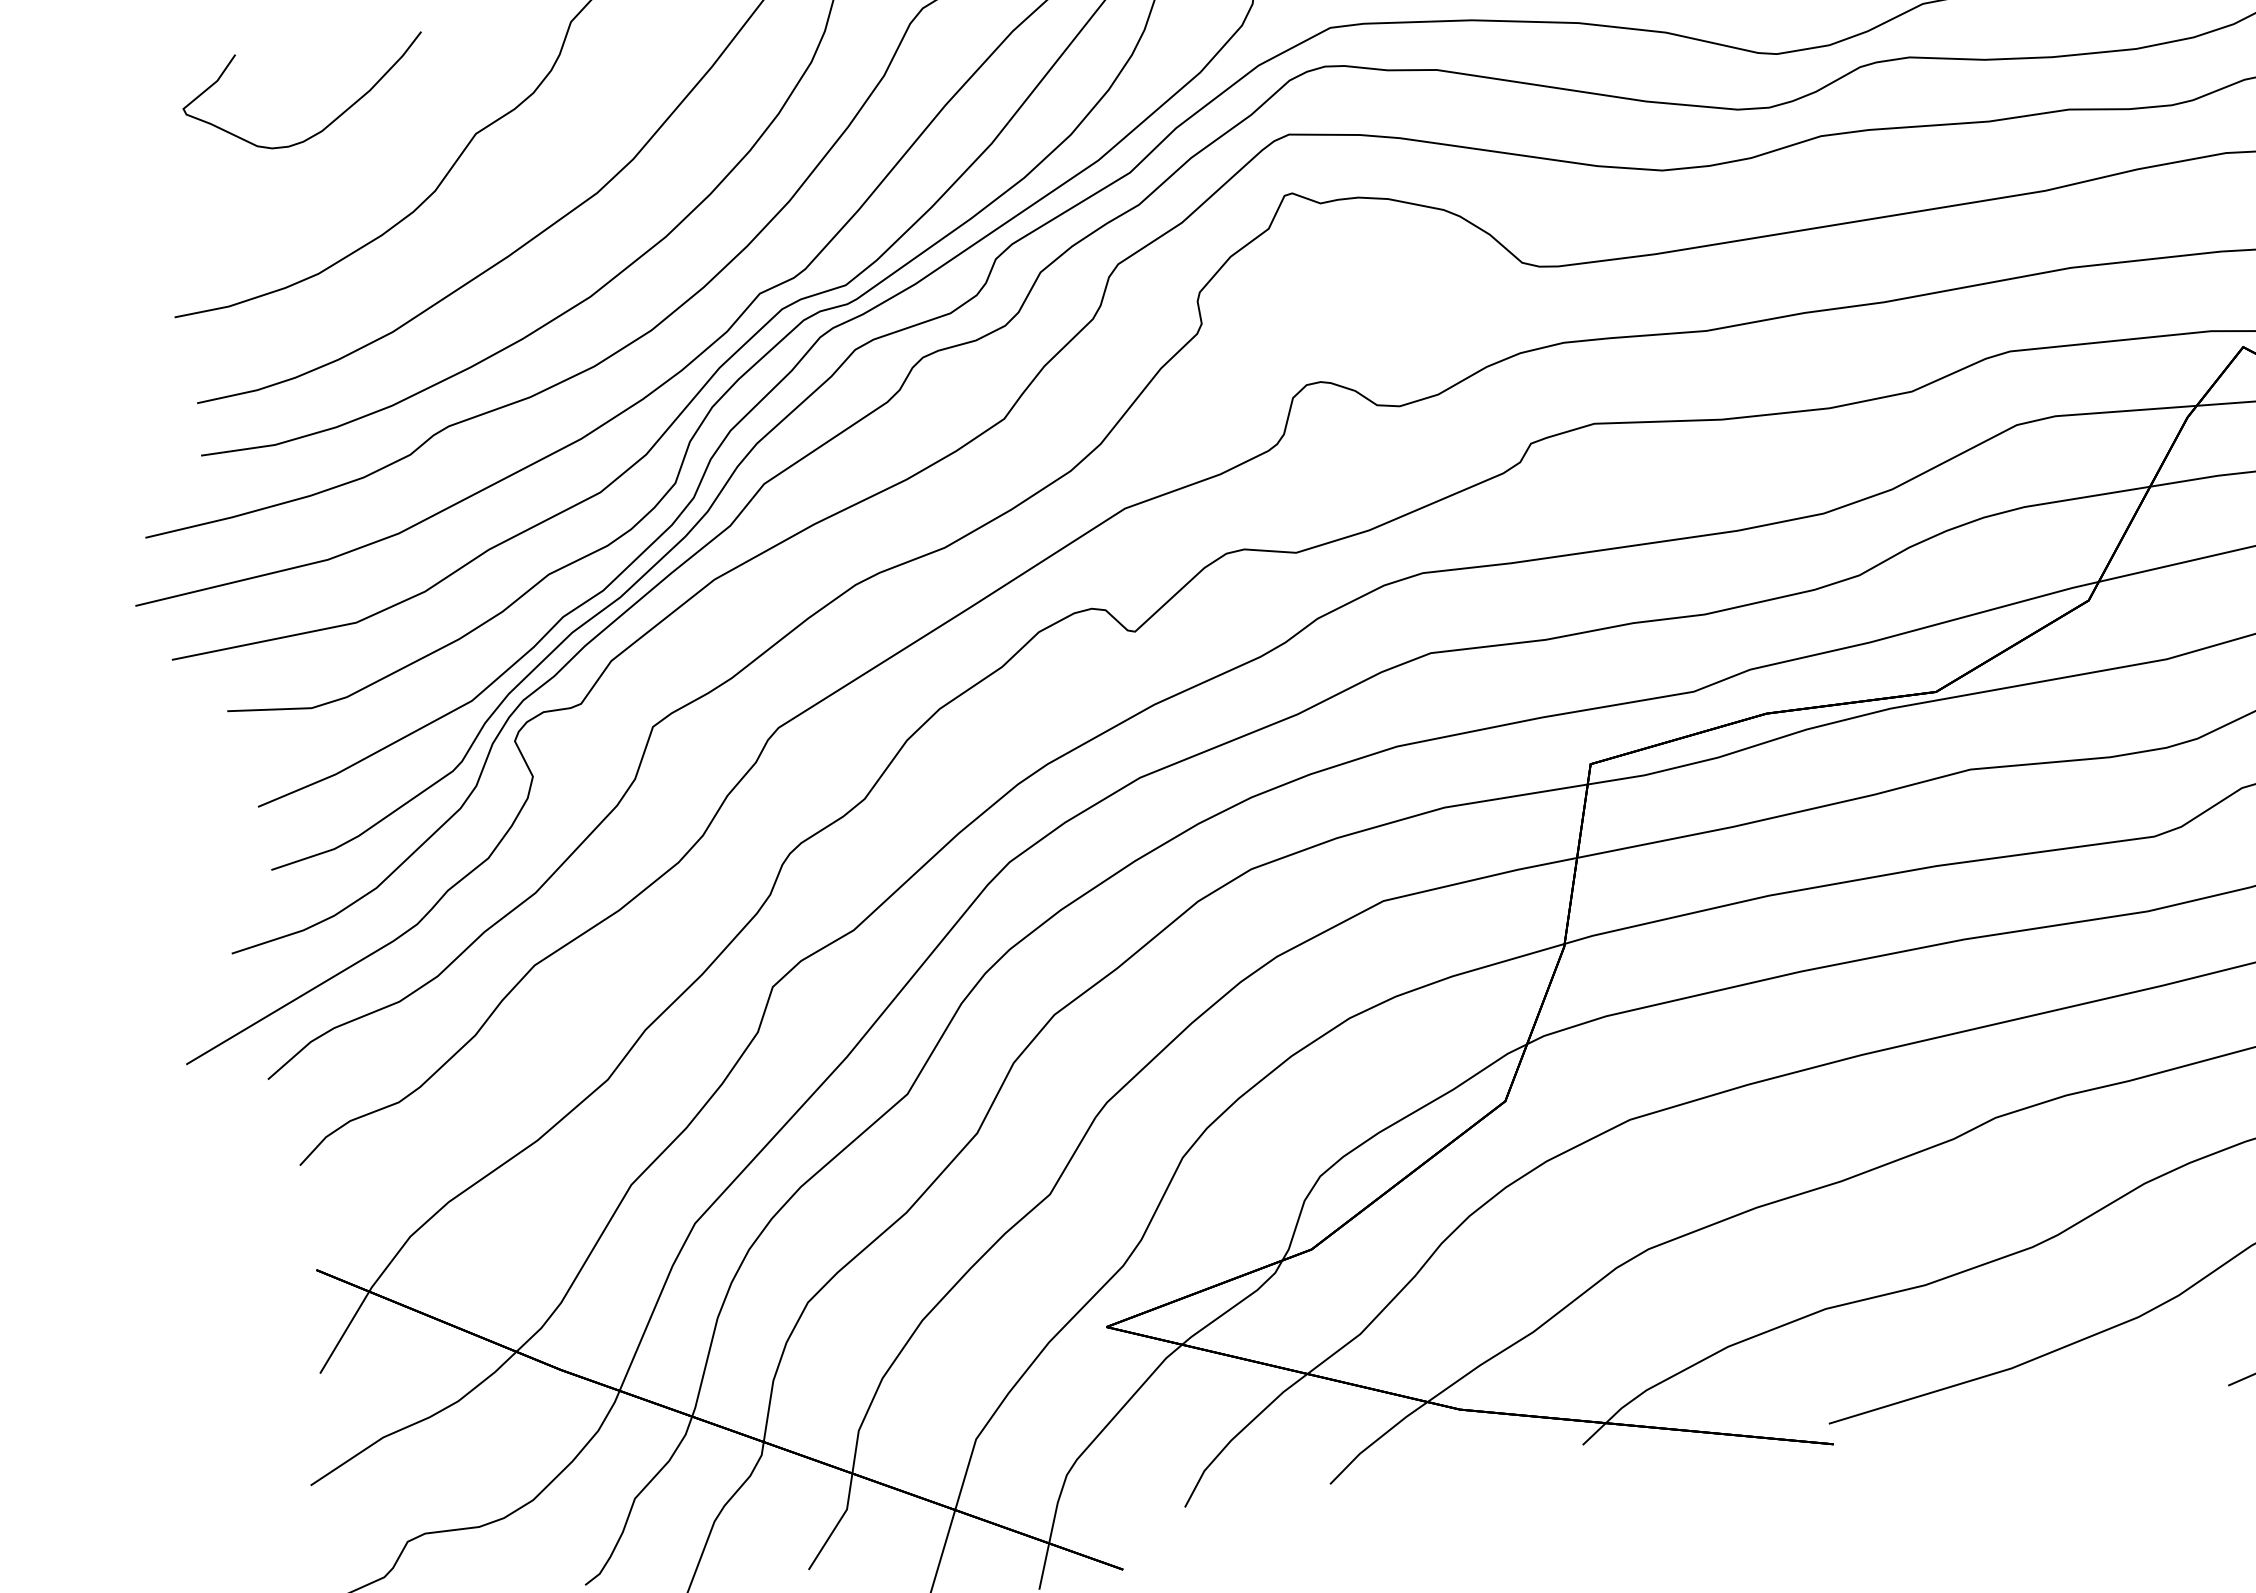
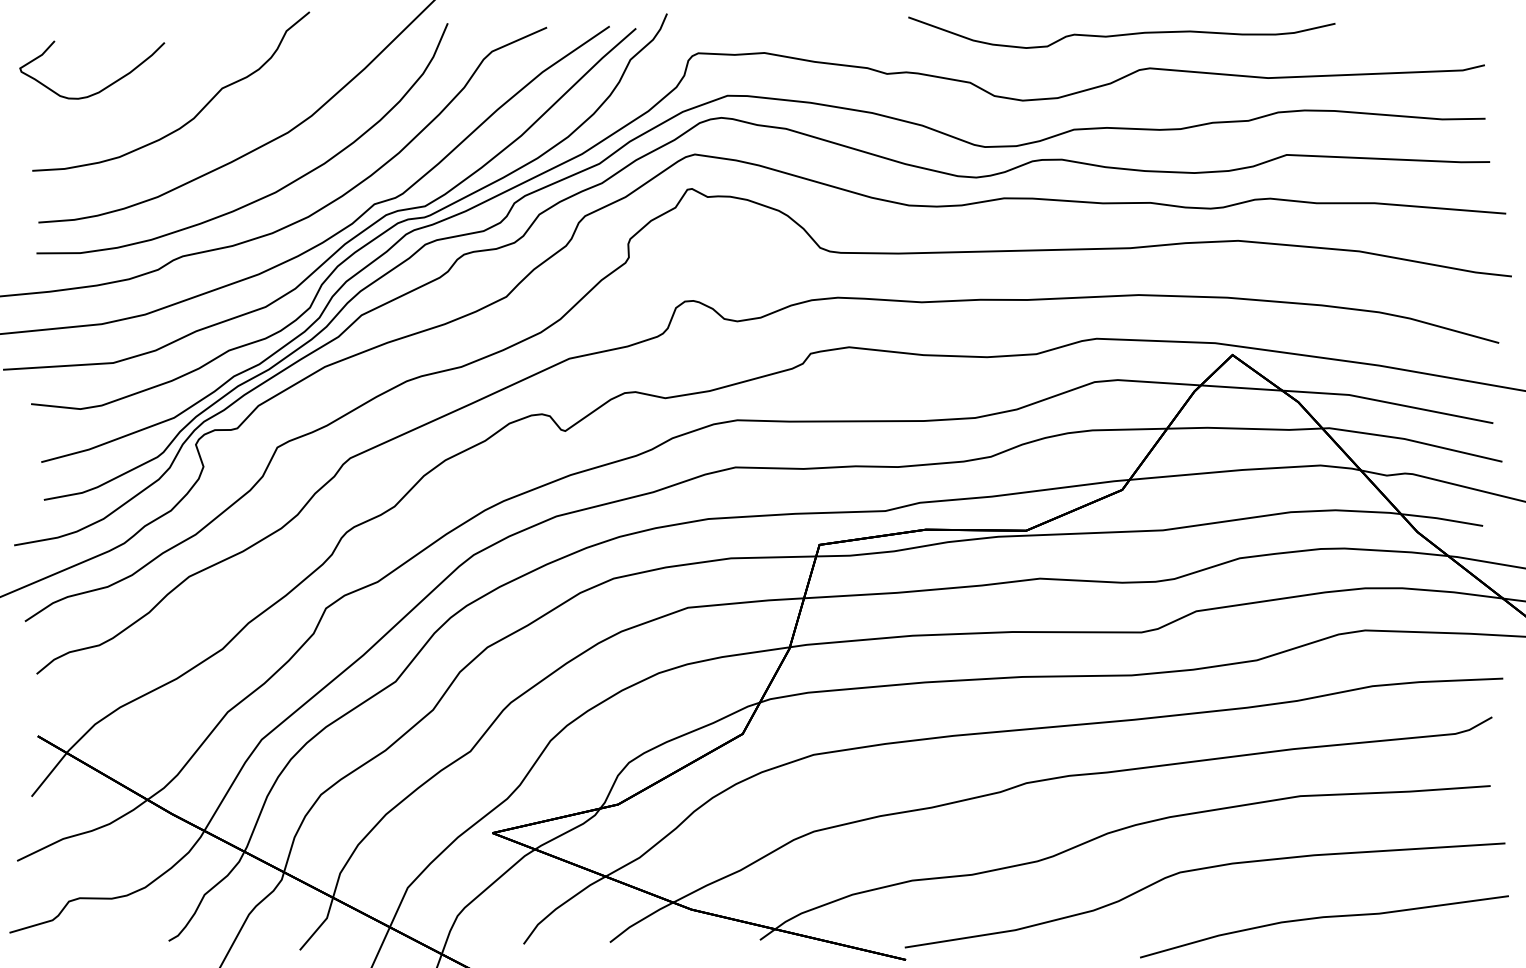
curve: (330, 121) -> (104, 87), moved

